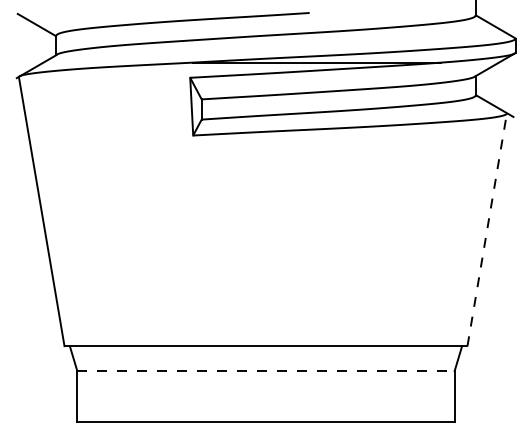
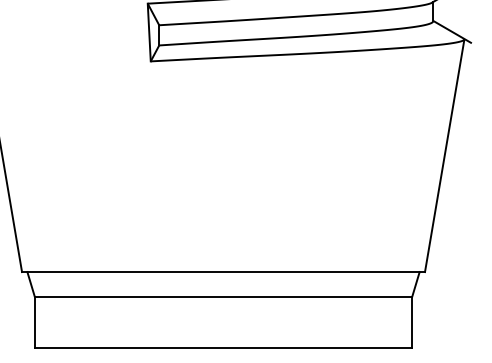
line: (487, 230) -> (445, 156), dashed -> solid
line: (265, 371) -> (223, 297), dashed -> solid

